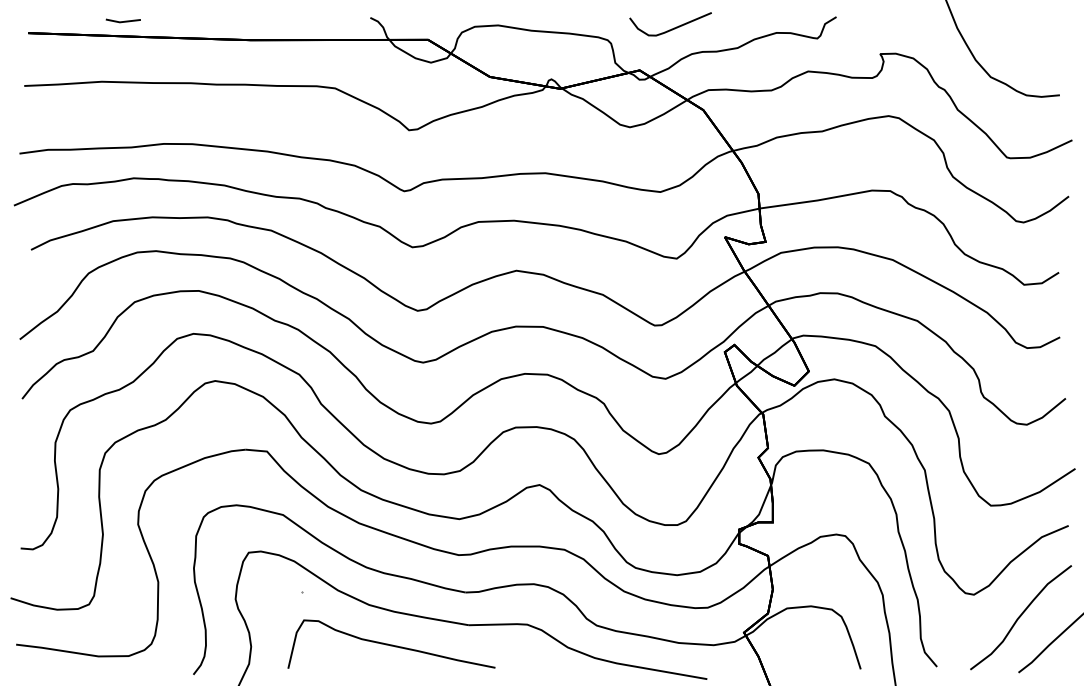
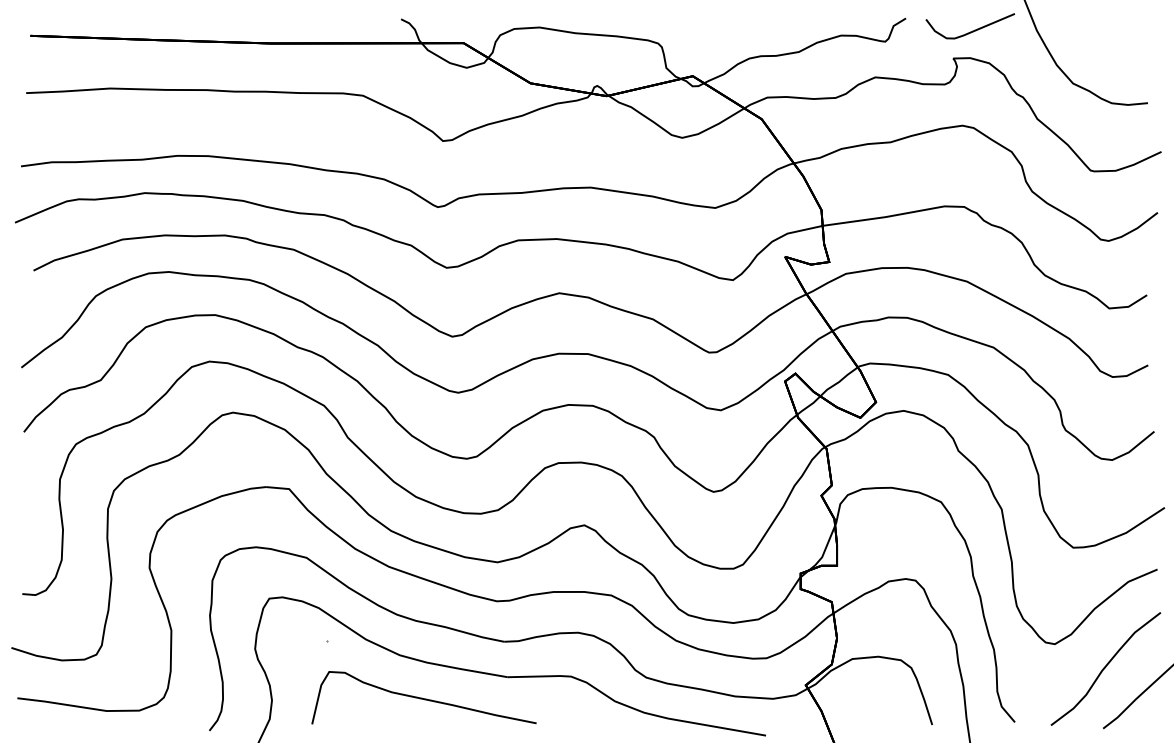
line: (123, 20) -> (133, 22), removed
curve: (672, 28) -> (972, 30), moved

